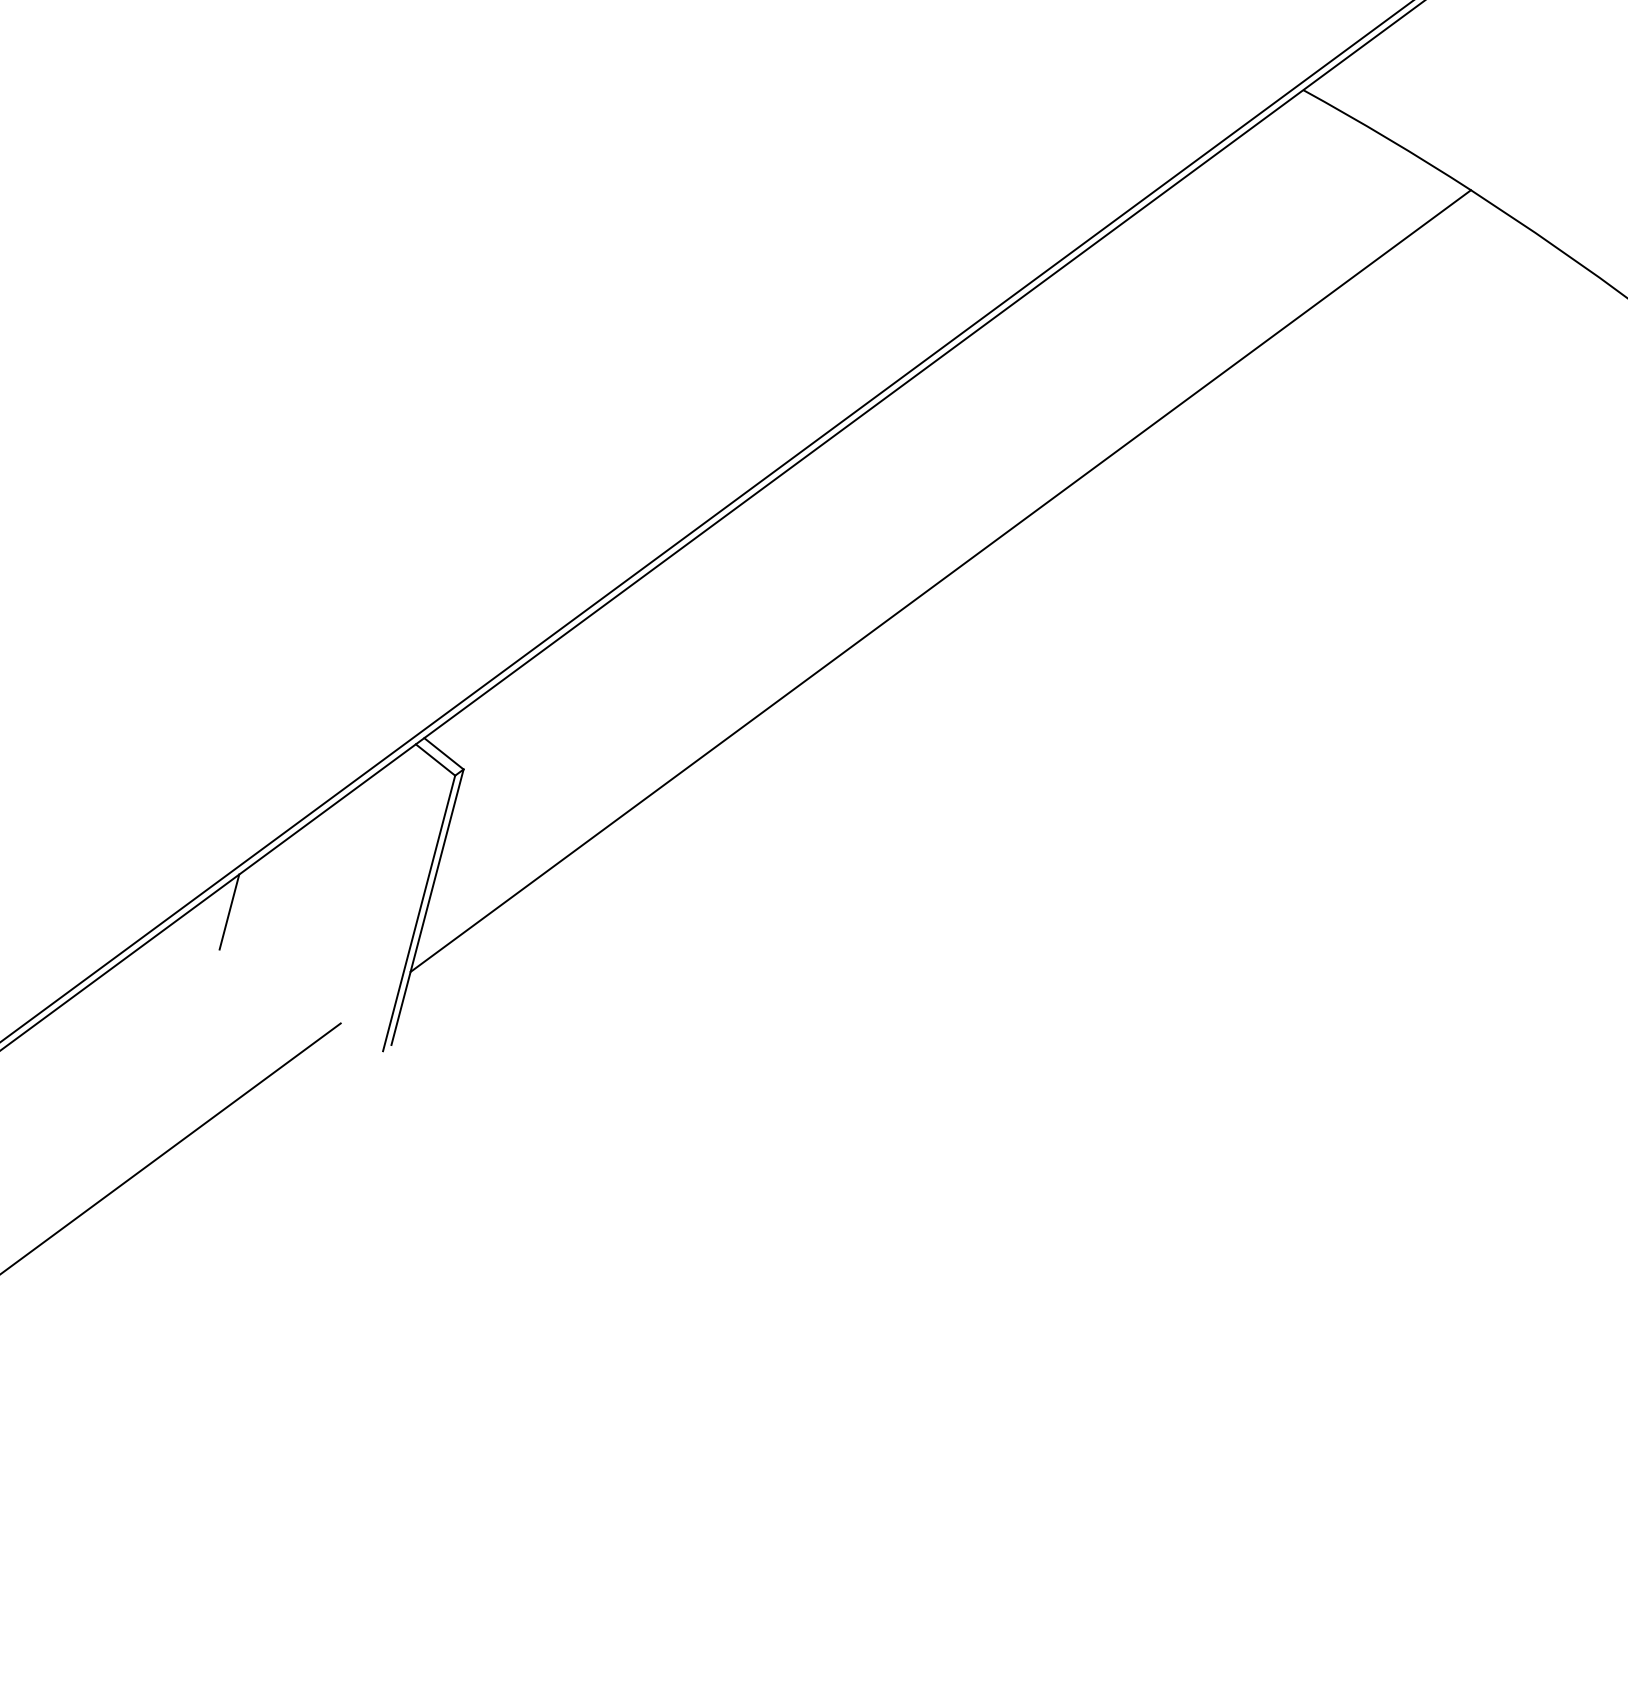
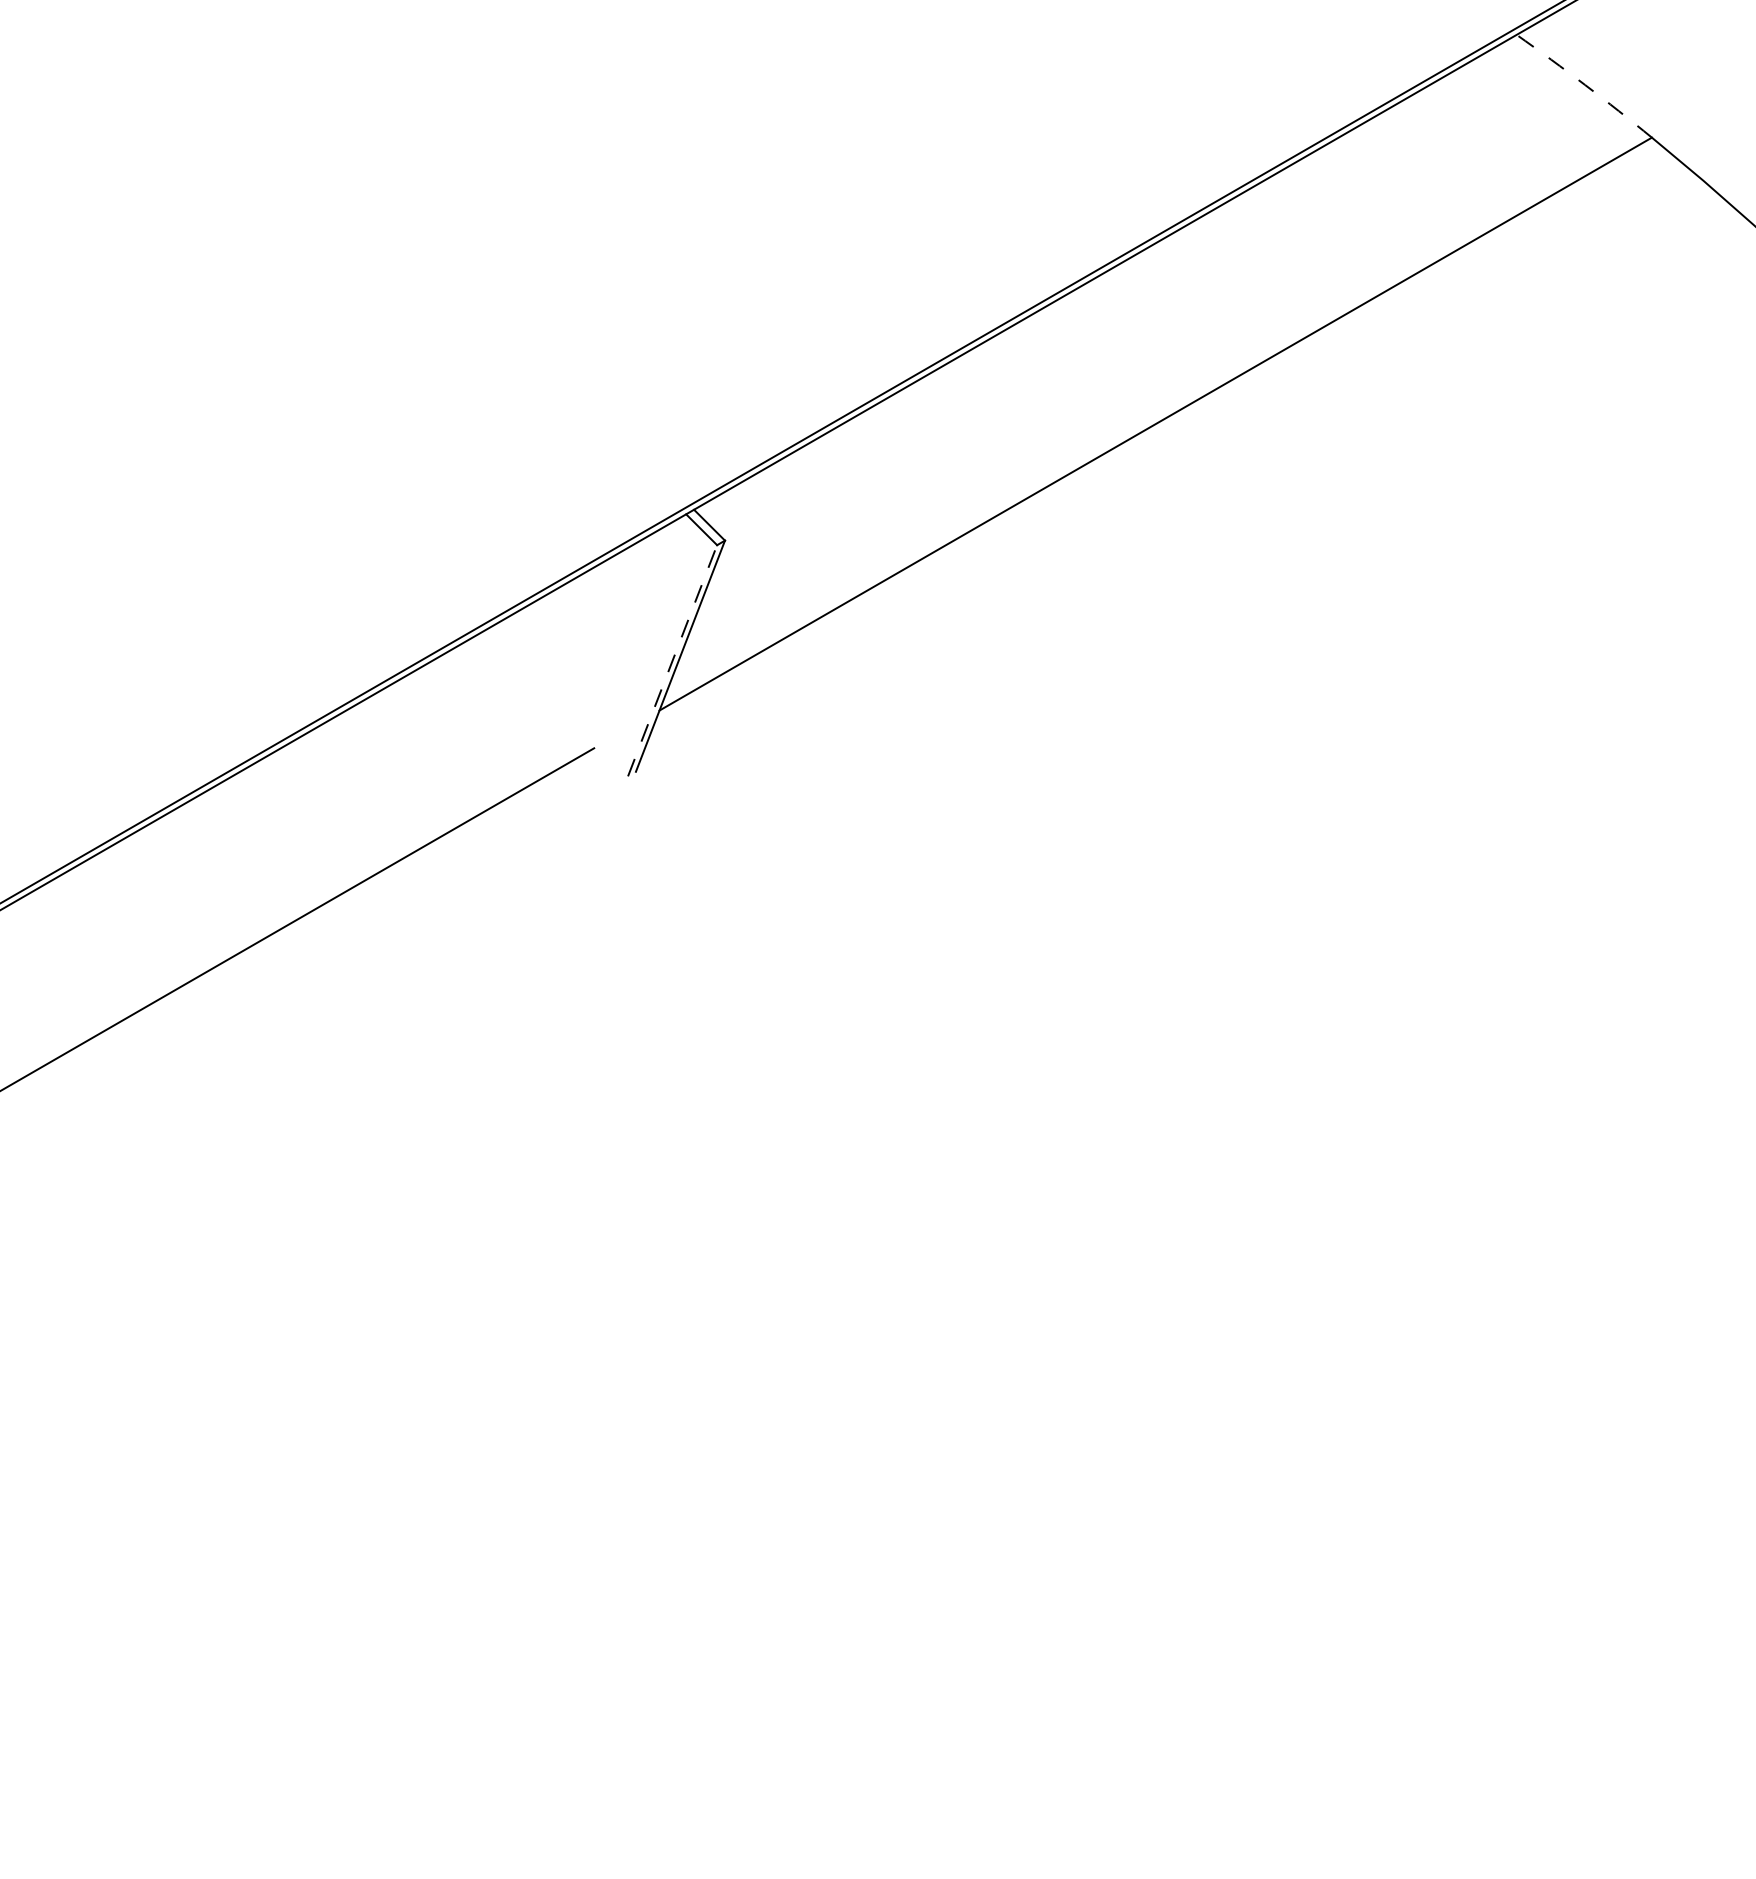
arc: (1388, 139) -> (1585, 85), solid -> dashed
line: (229, 911) -> (508, 640), removed
line: (418, 913) -> (672, 660), solid -> dashed

